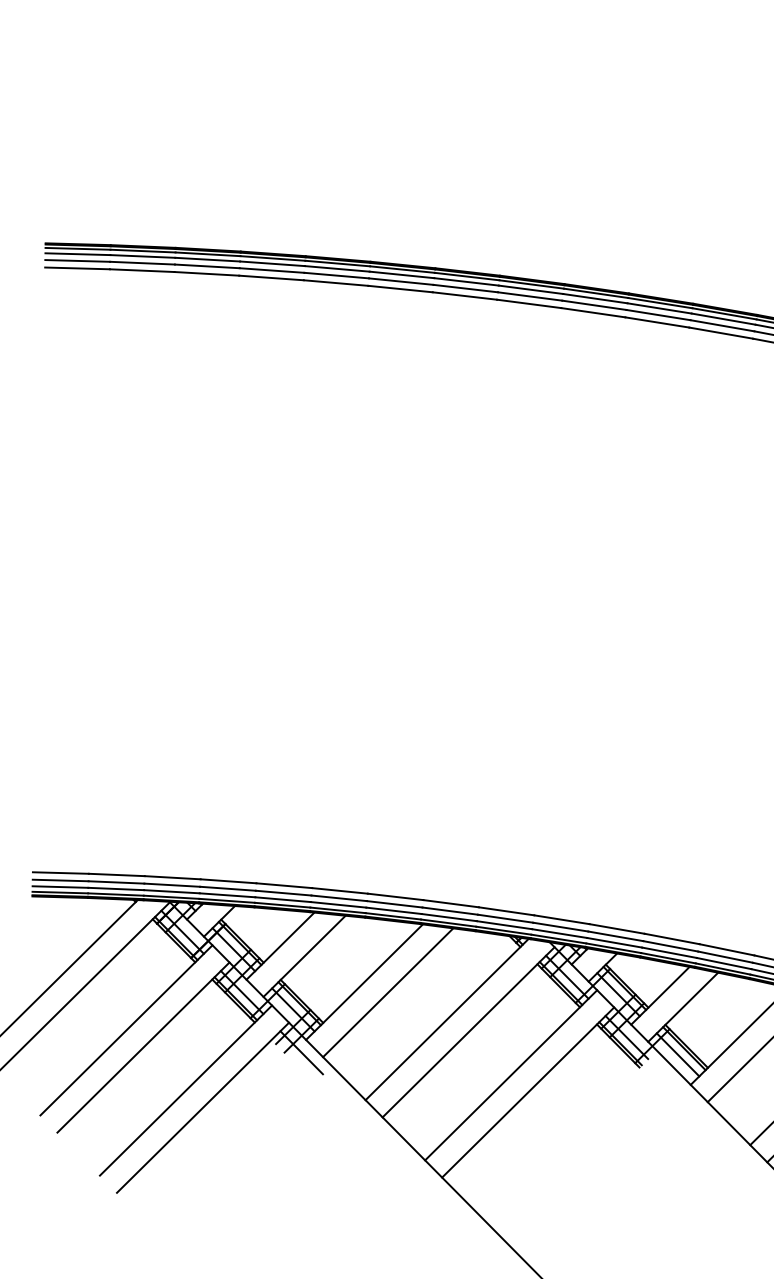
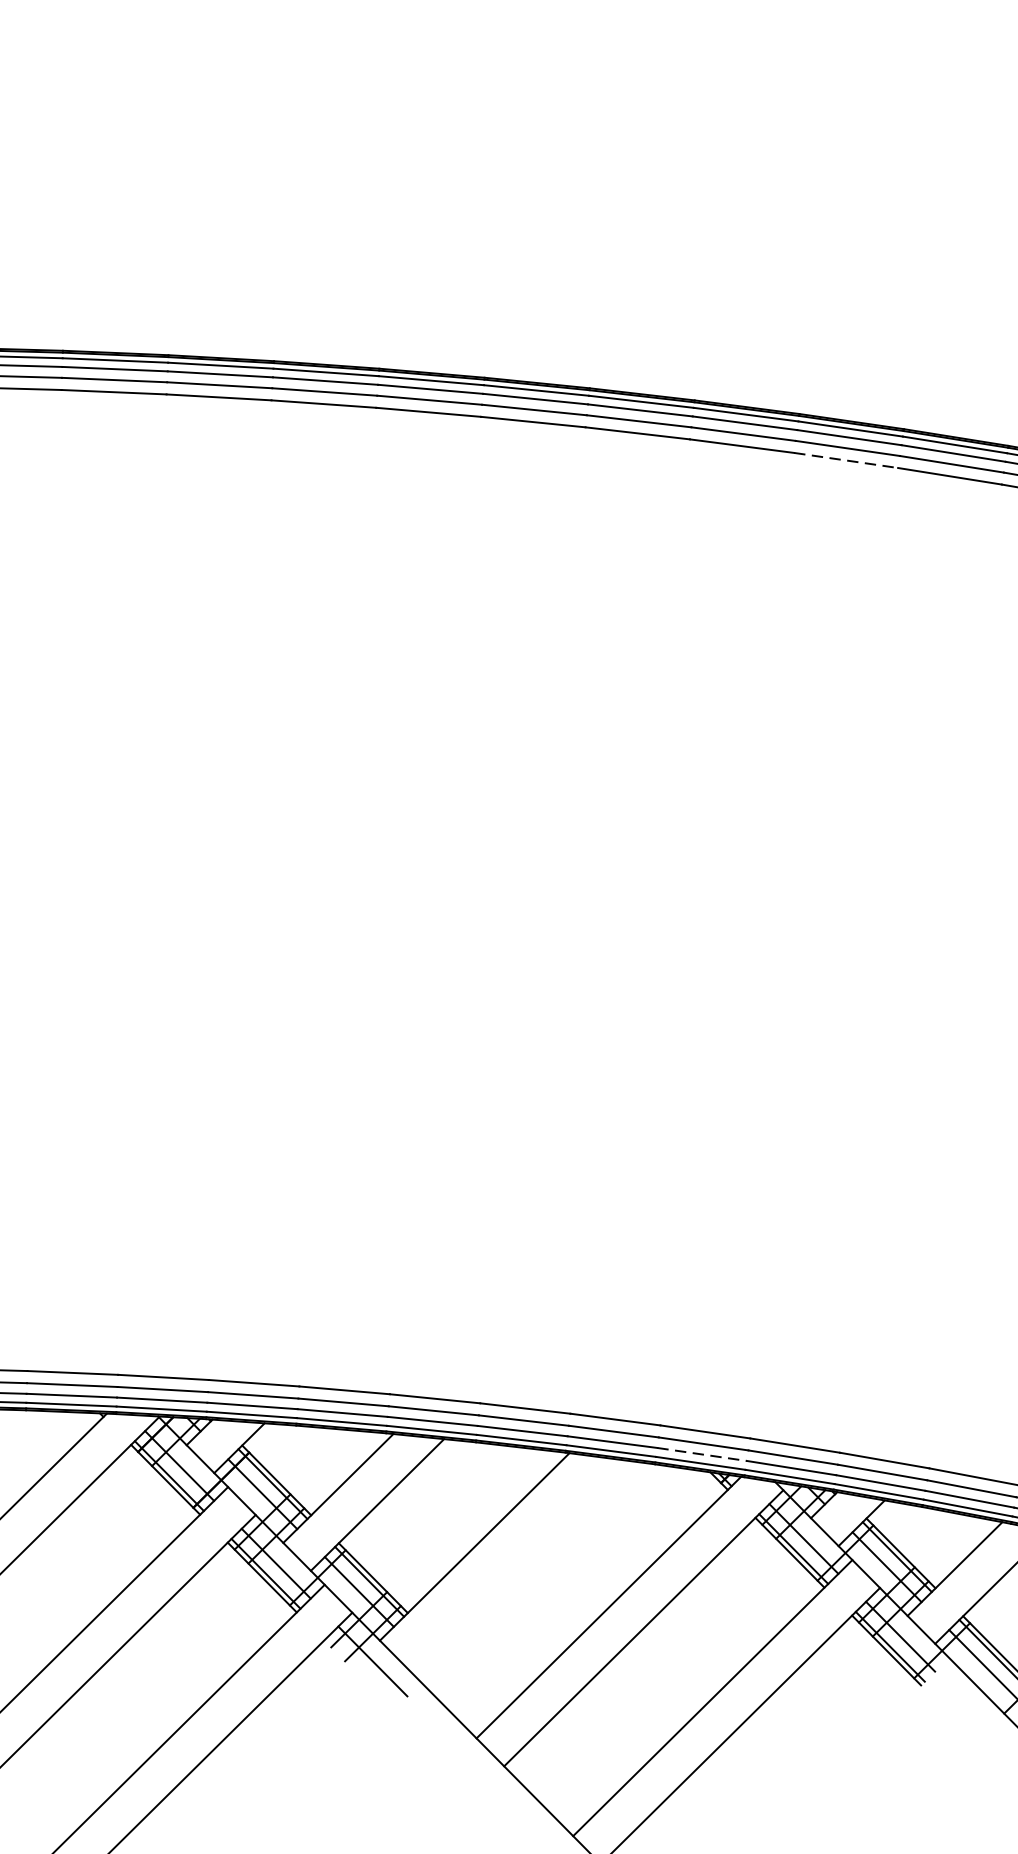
line: (593, 312) -> (846, 460), solid -> dashed
line: (504, 925) -> (701, 1454), solid -> dashed
line: (388, 992) -> (513, 1563), removed

